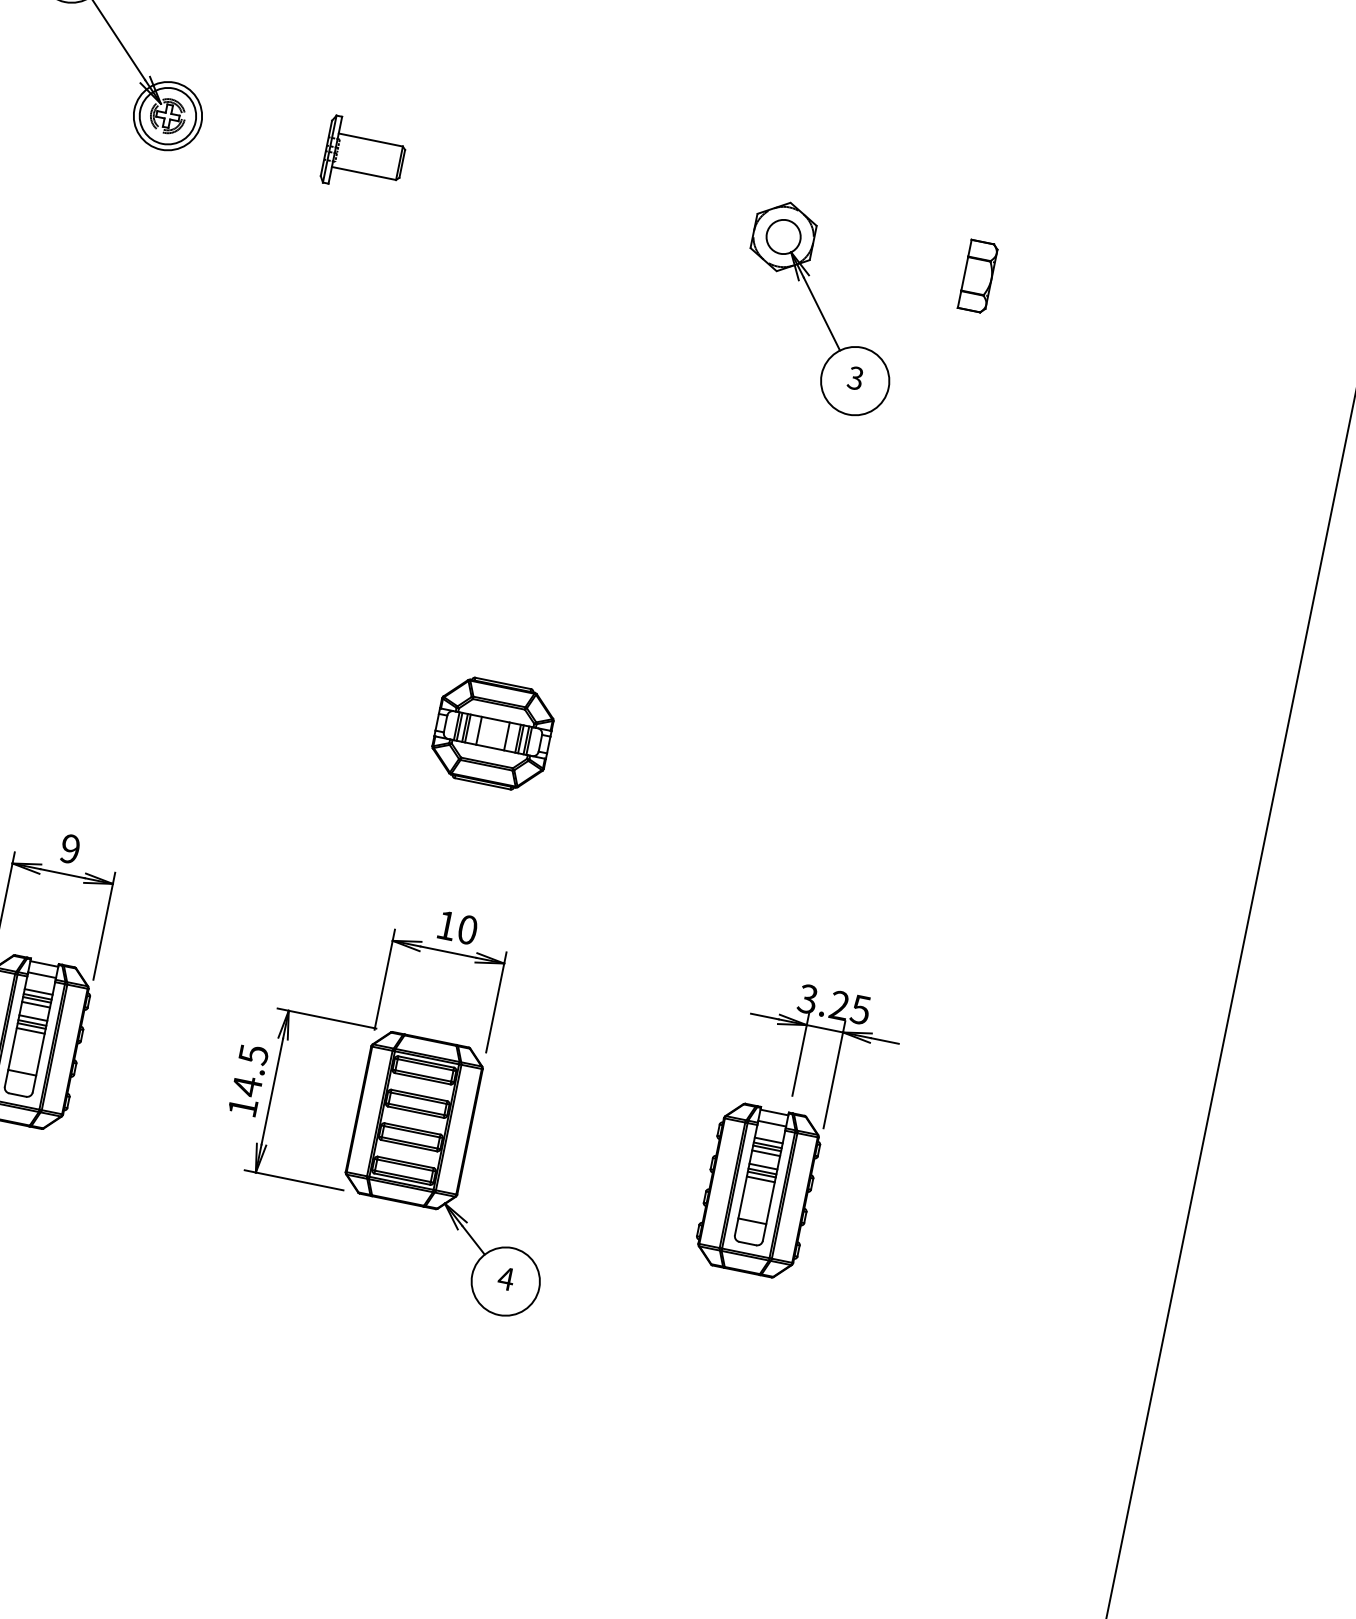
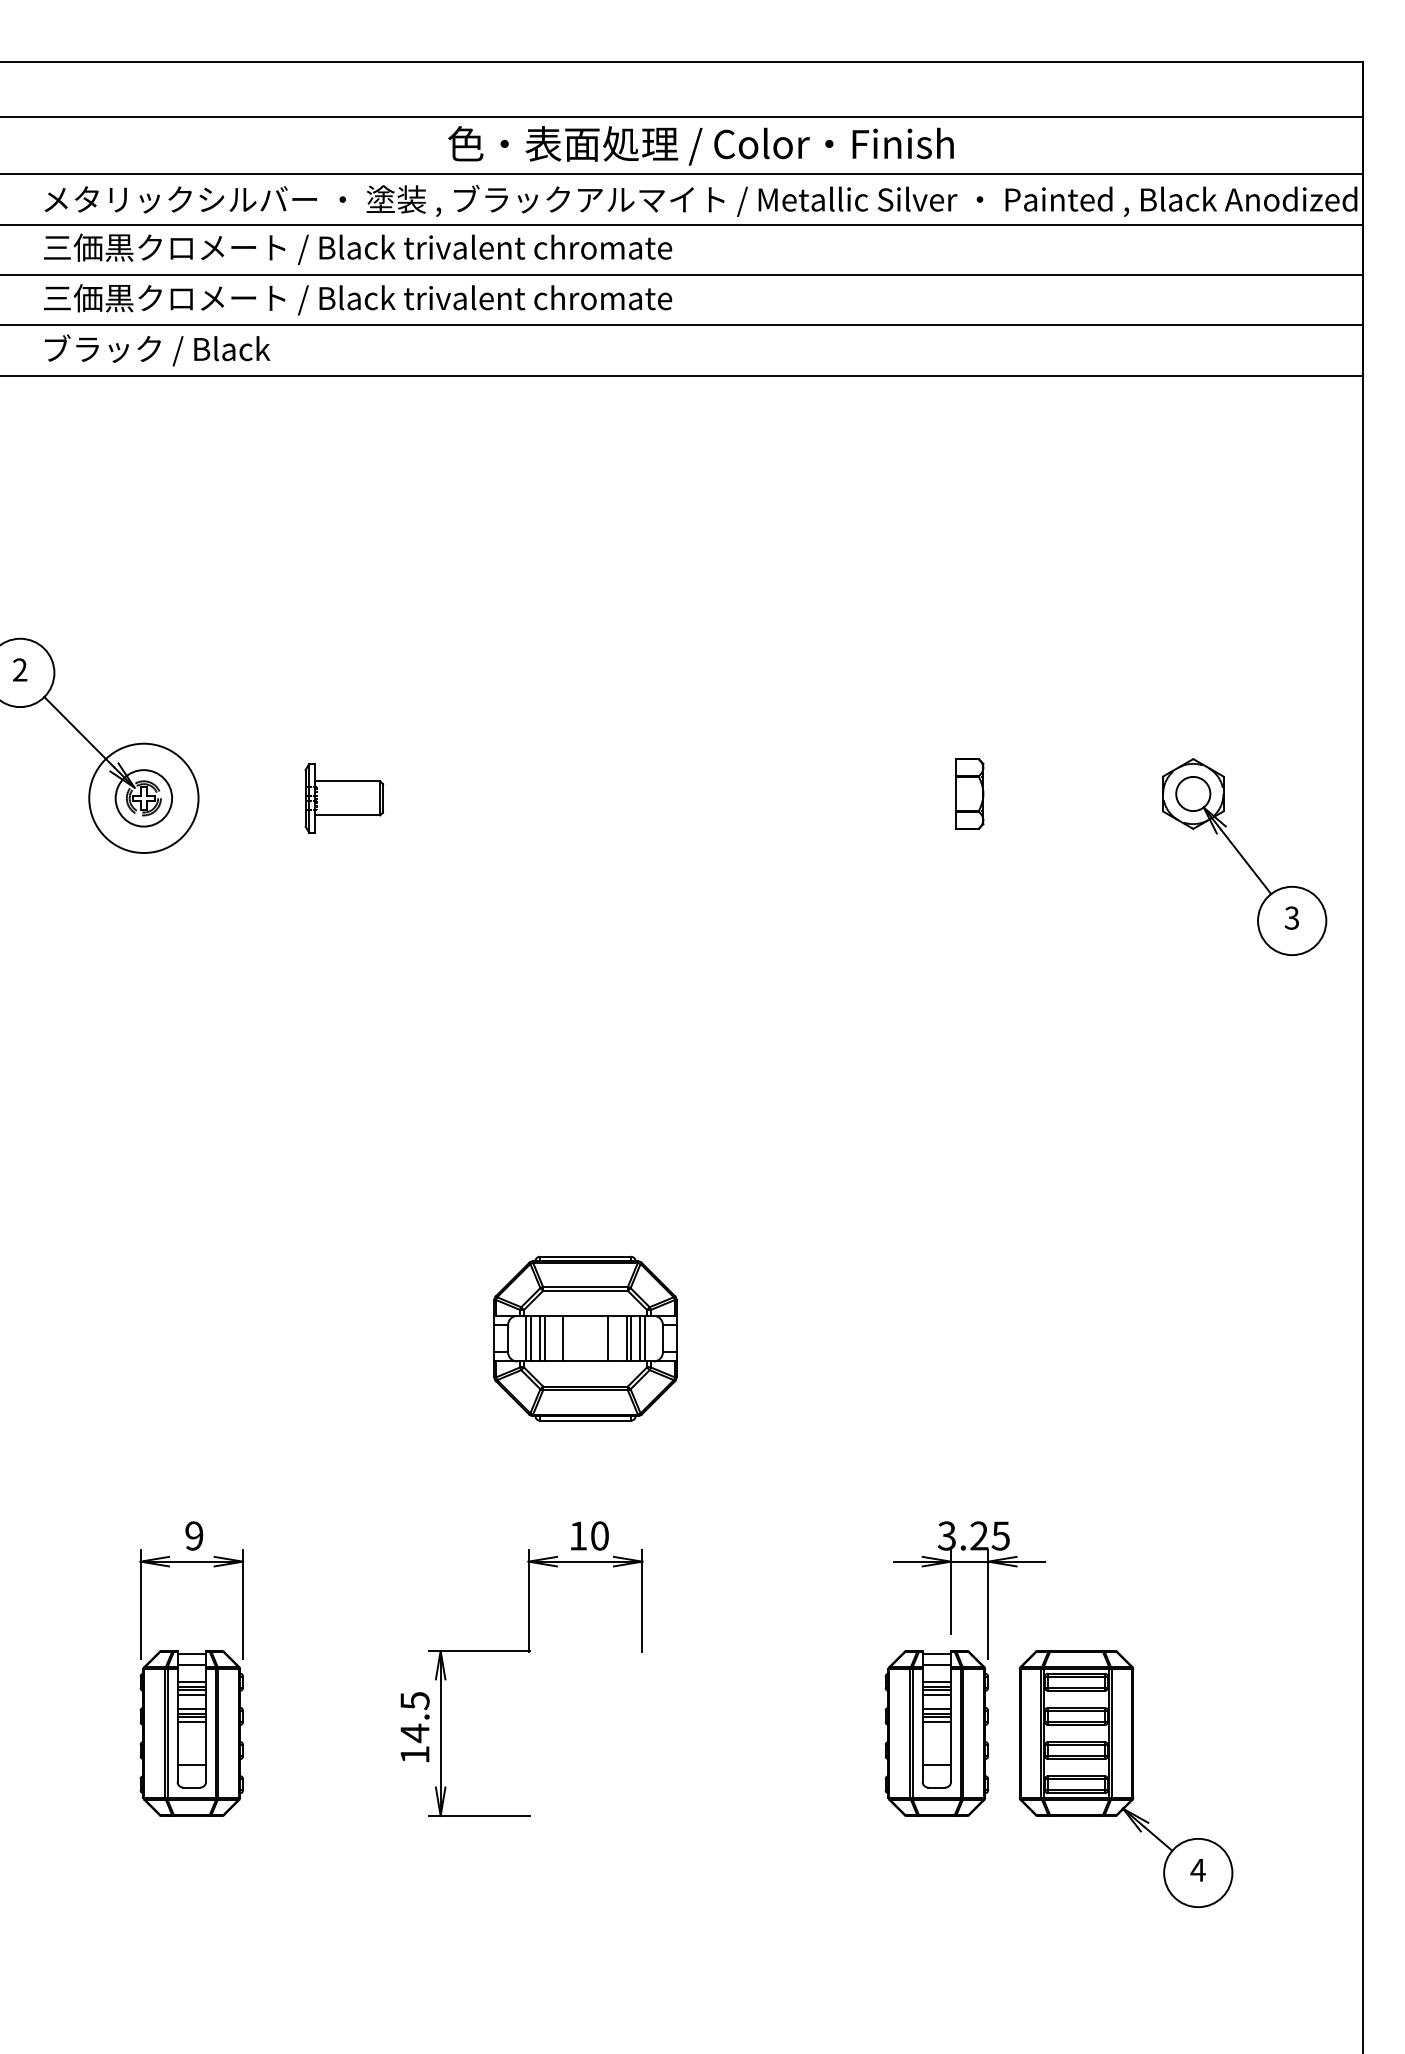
circle: (167, 116) -> (143, 798), size x1.6
part: (821, 308) -> (1244, 856), moved
part: (493, 733) -> (585, 1338), size x1.6
part: (453, 1174) -> (1125, 1778), moved

